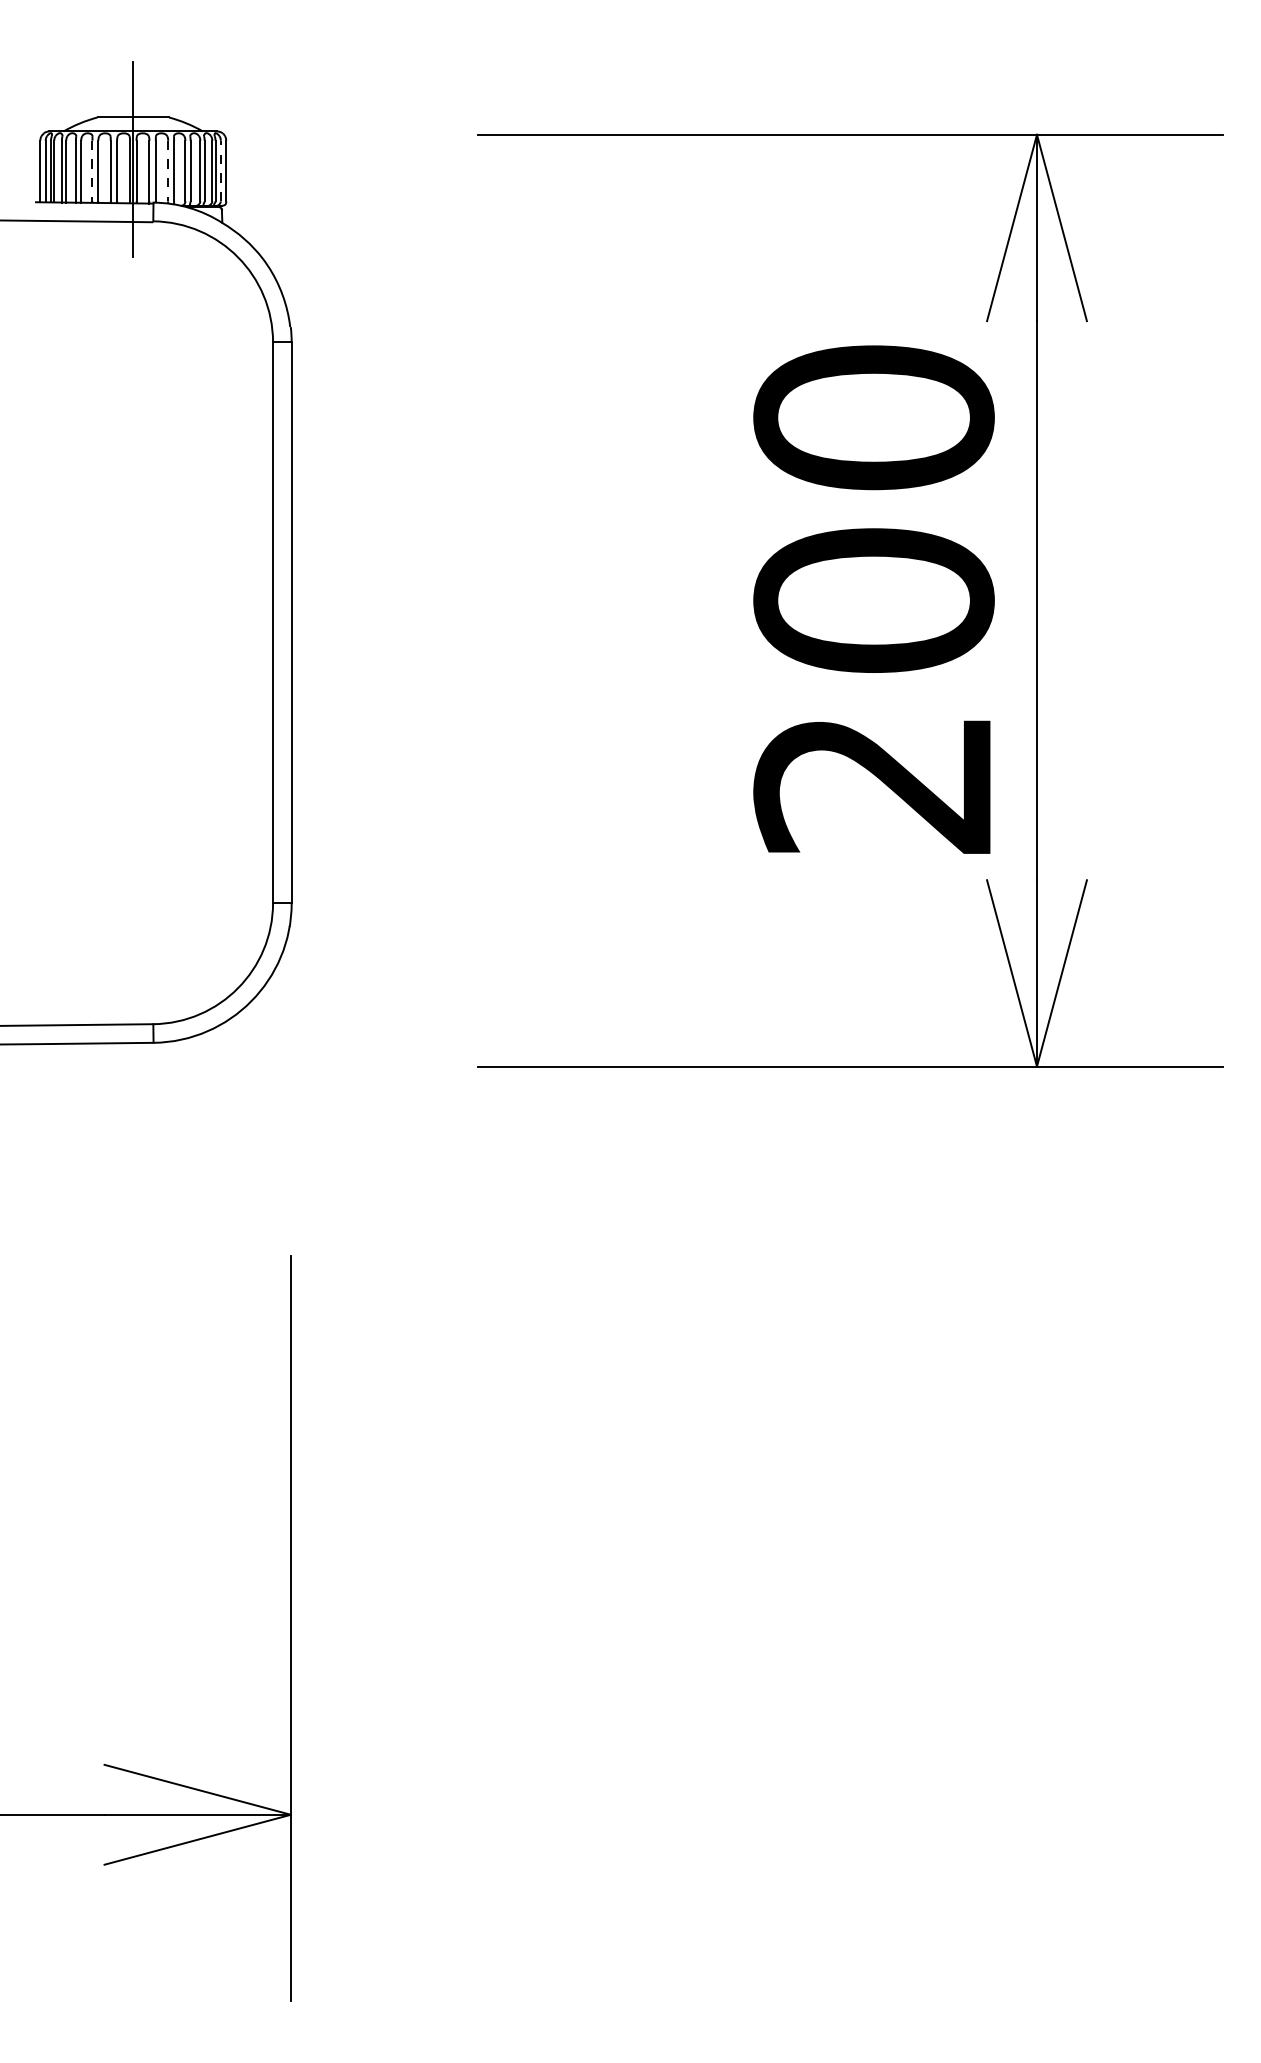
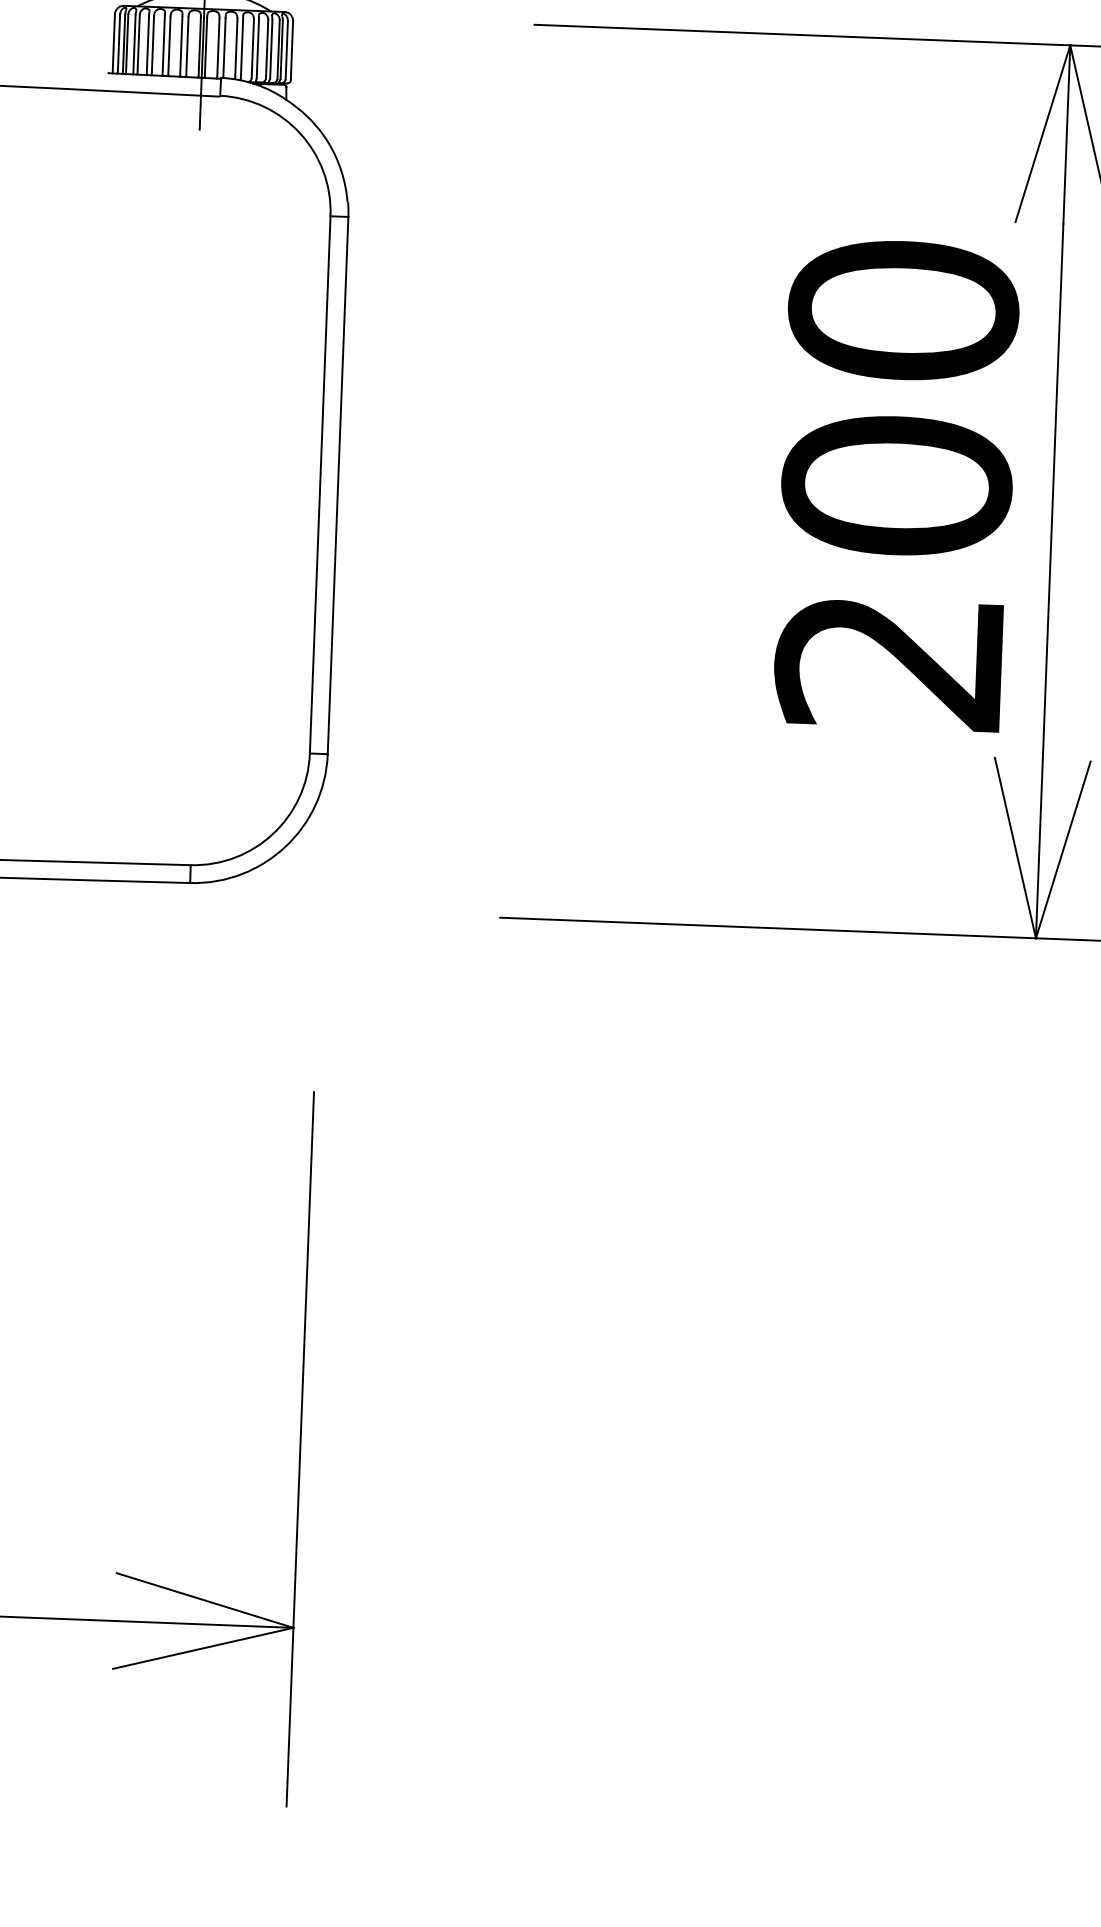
line: (220, 170) -> (286, 49), dashed -> solid
line: (168, 171) -> (236, 48), dashed -> solid
line: (92, 172) -> (163, 46), dashed -> solid

